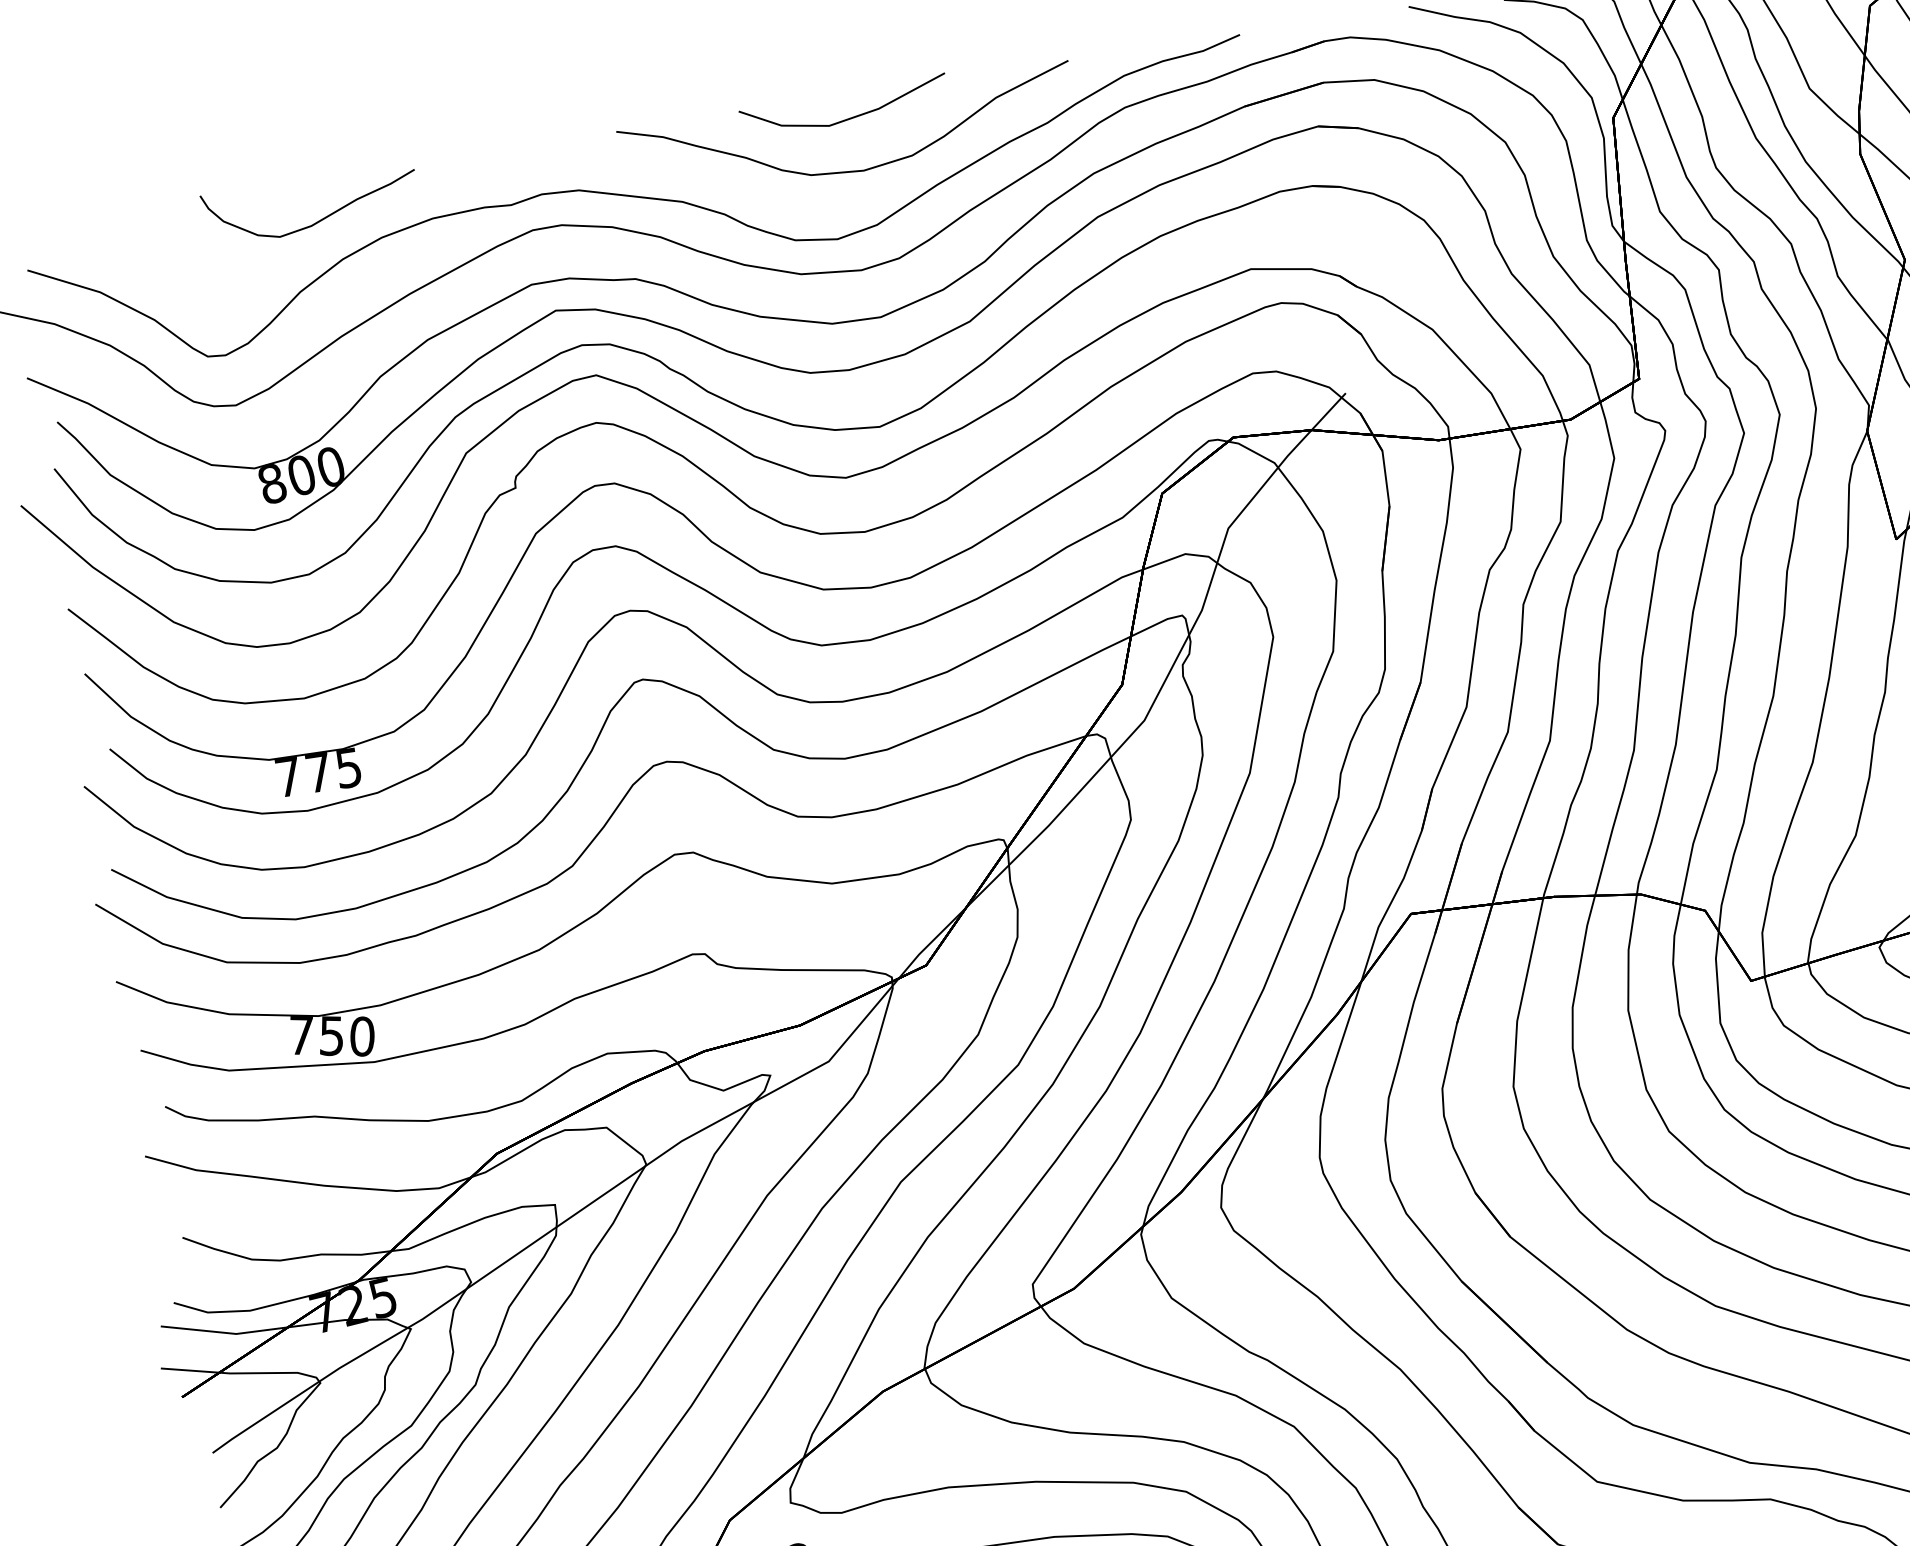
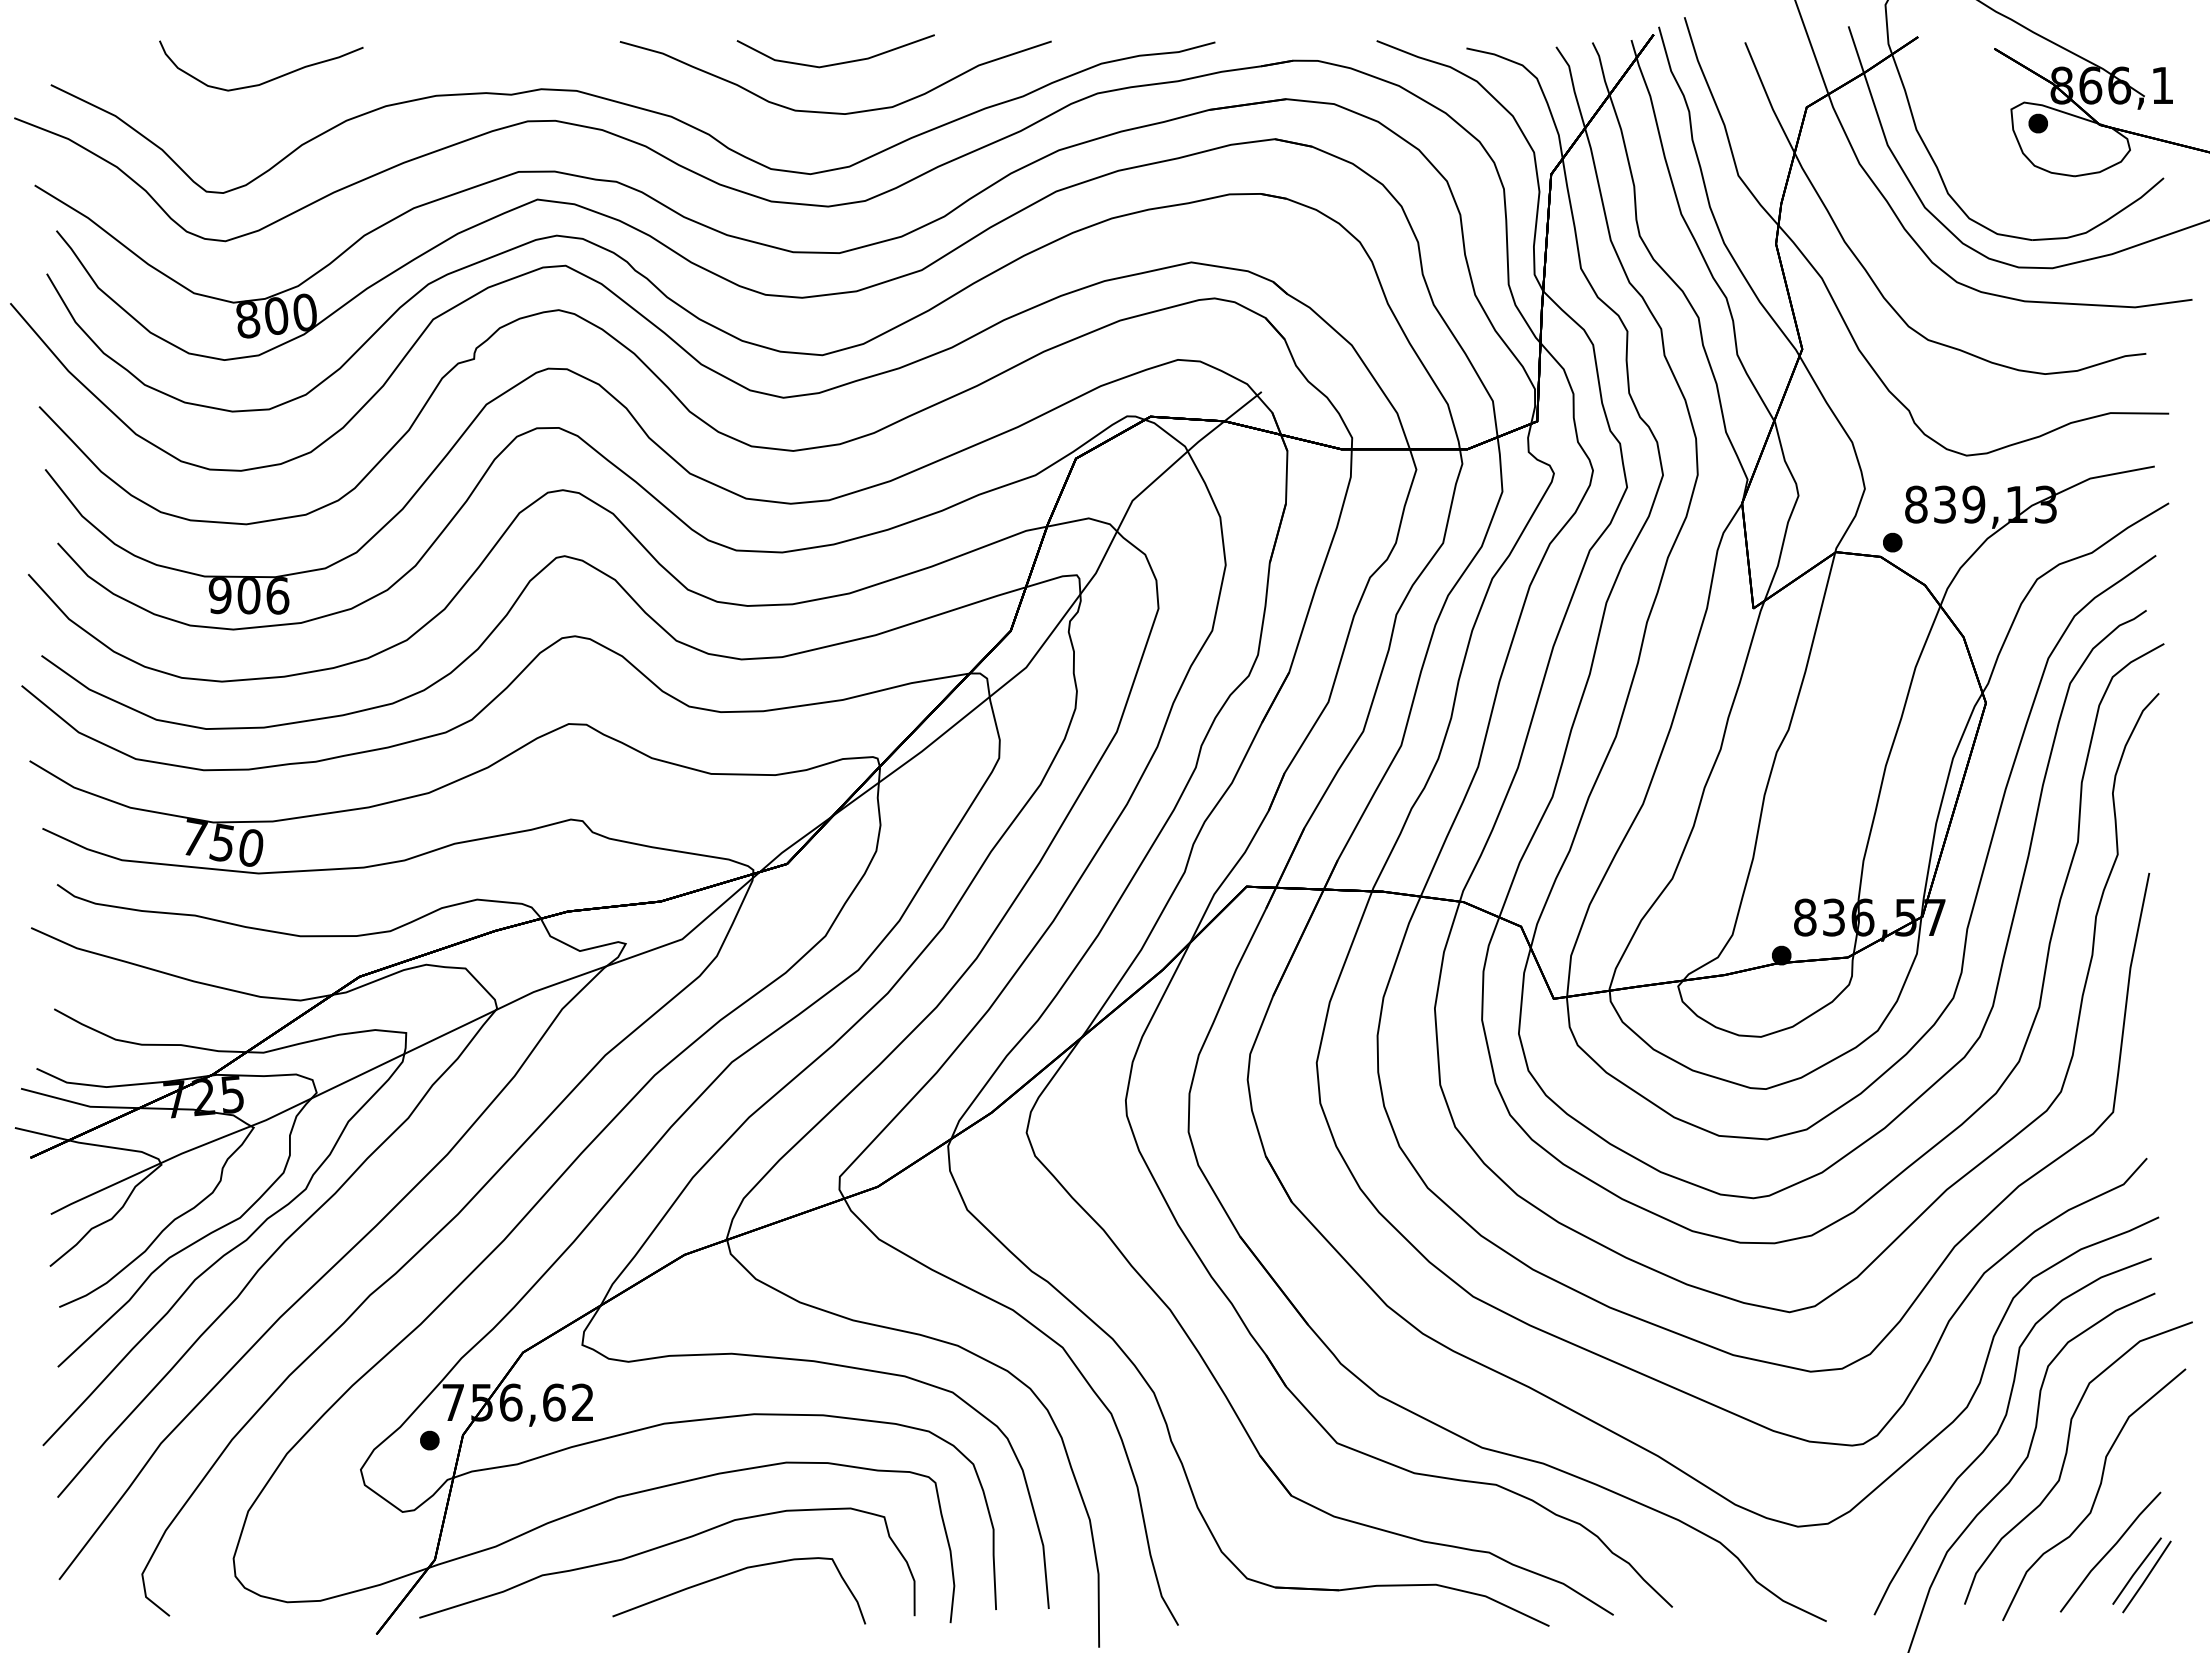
curve: (319, 219) -> (267, 80), moved
text: (318, 772) -> (248, 595), 775 -> 906

